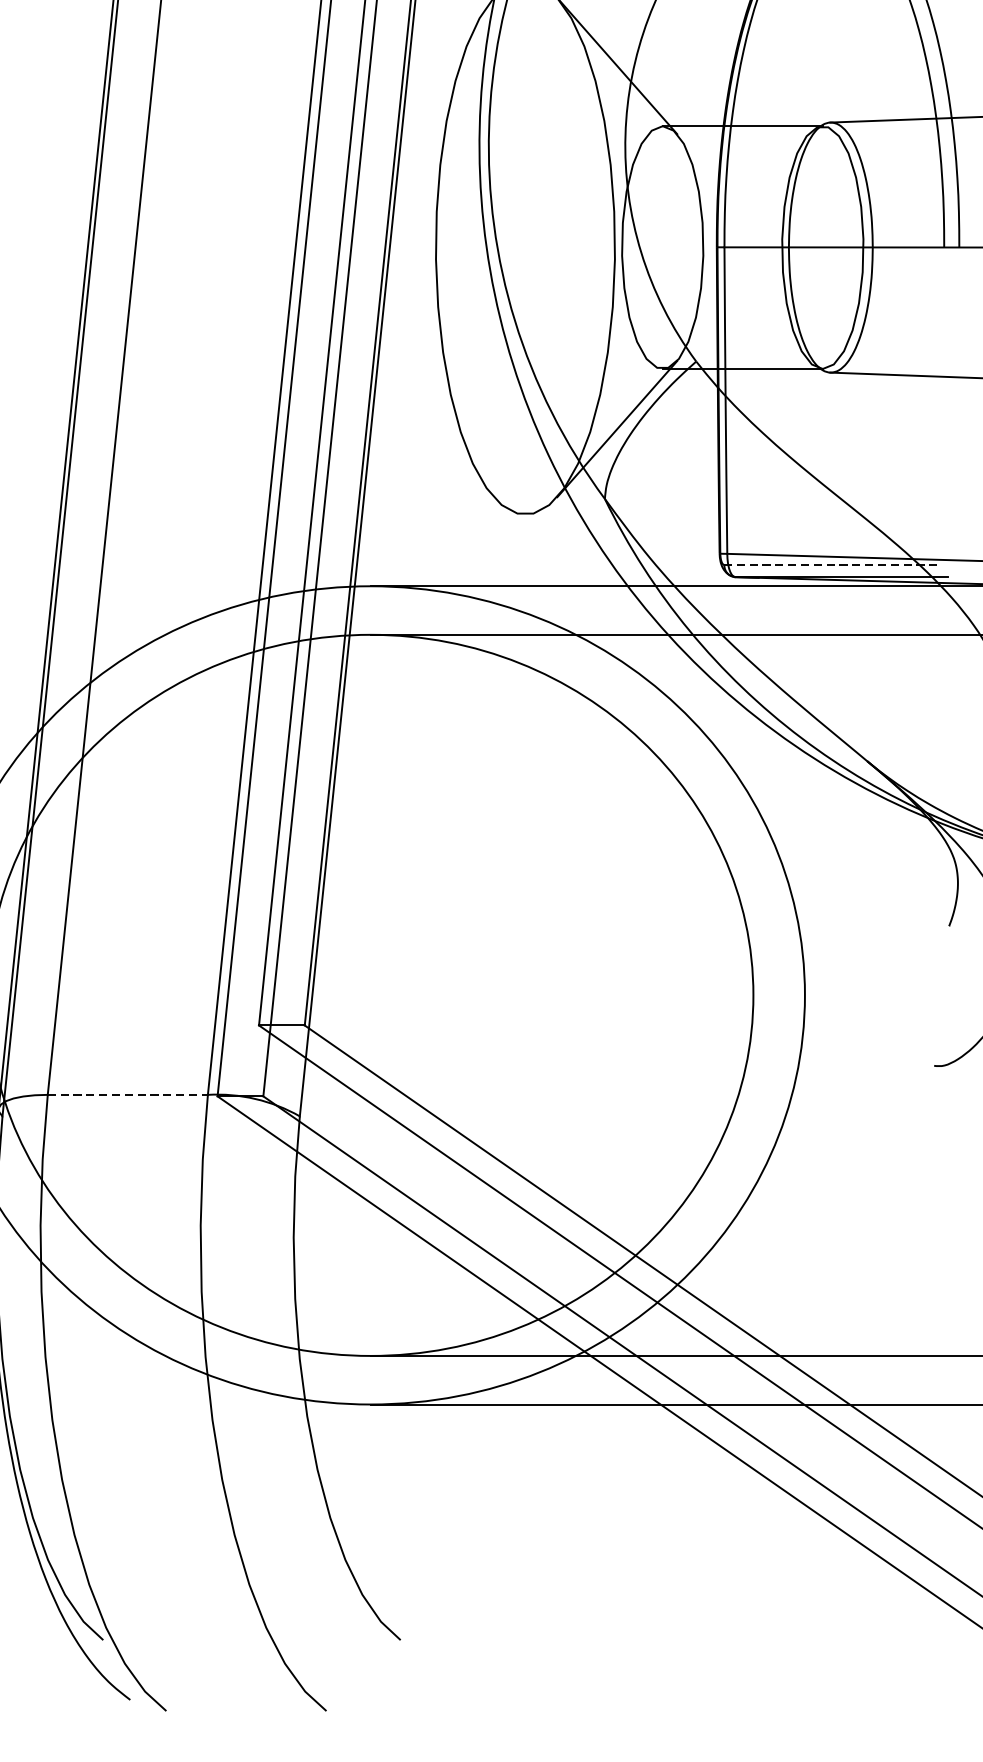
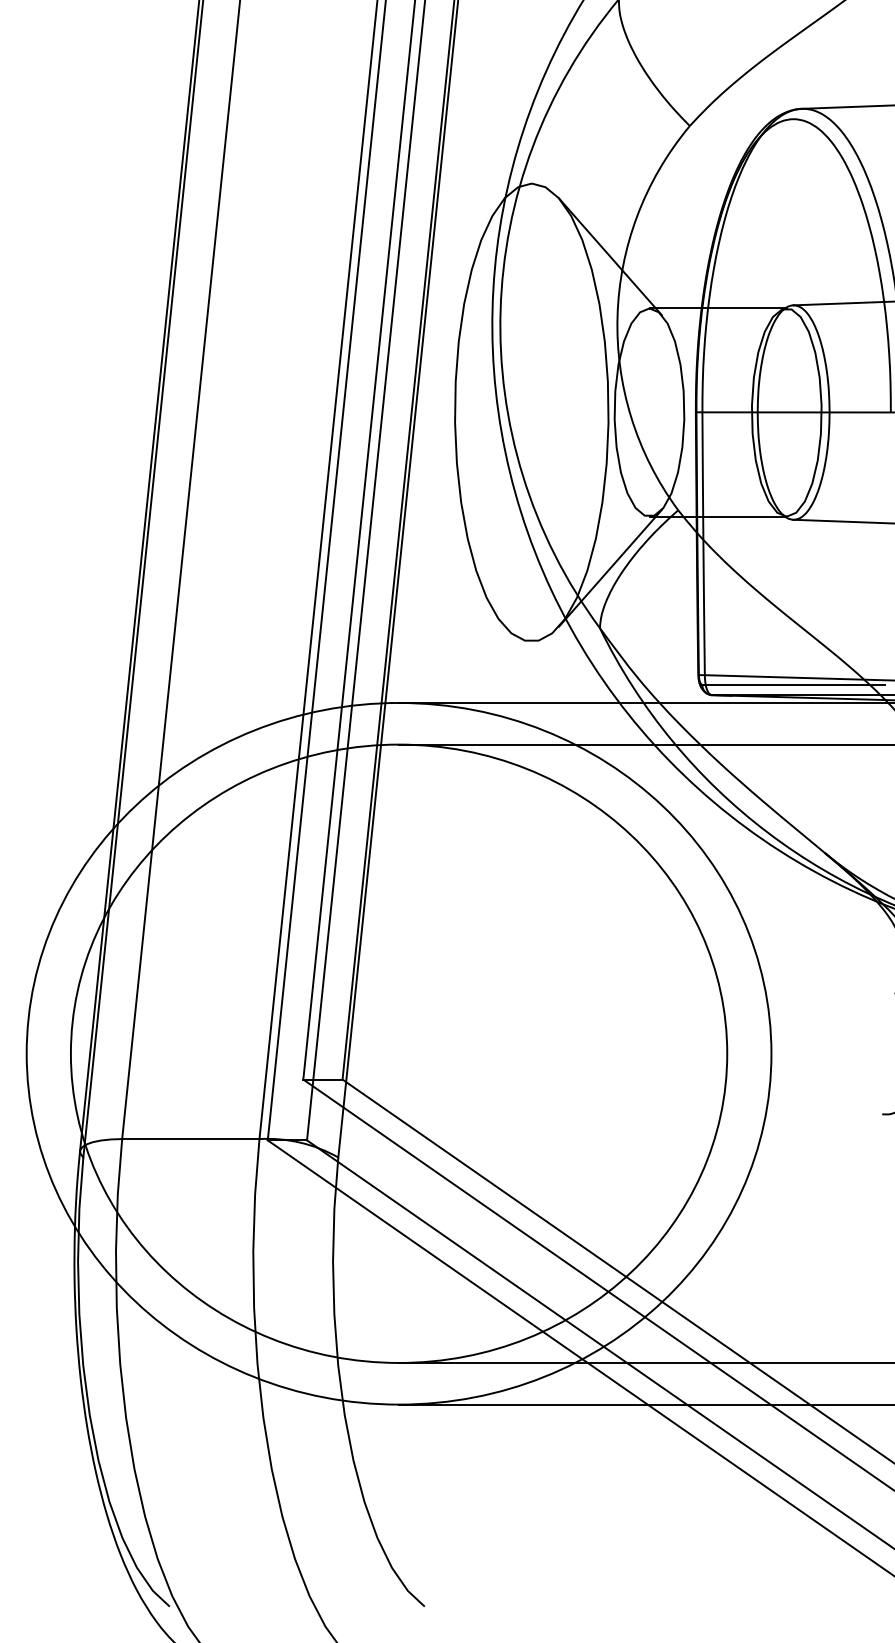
line: (830, 564) -> (793, 684), dashed -> solid
line: (127, 1095) -> (190, 1139), dashed -> solid

